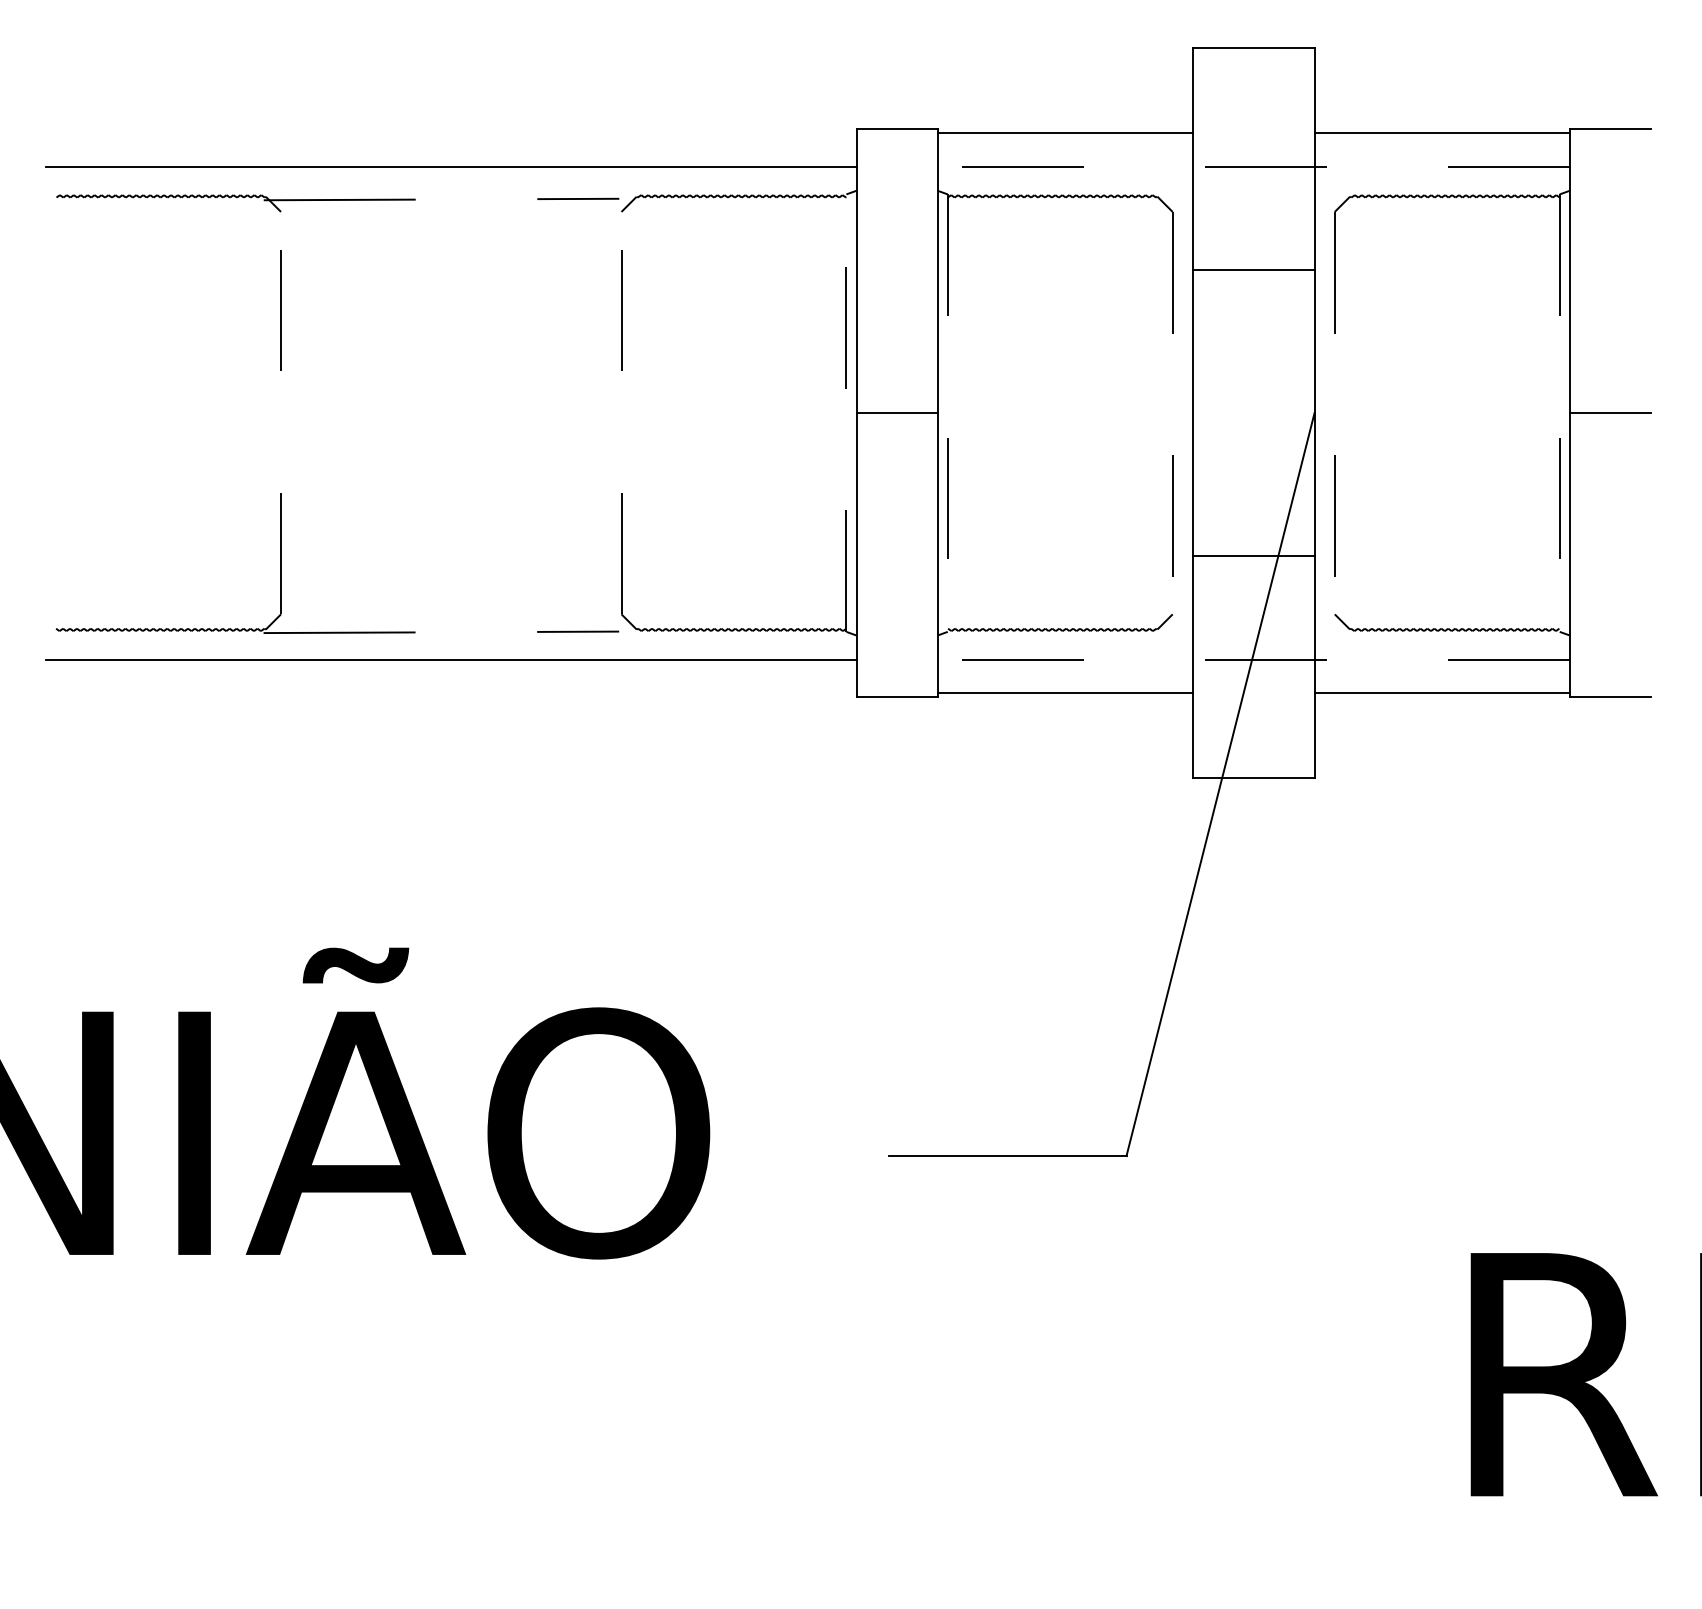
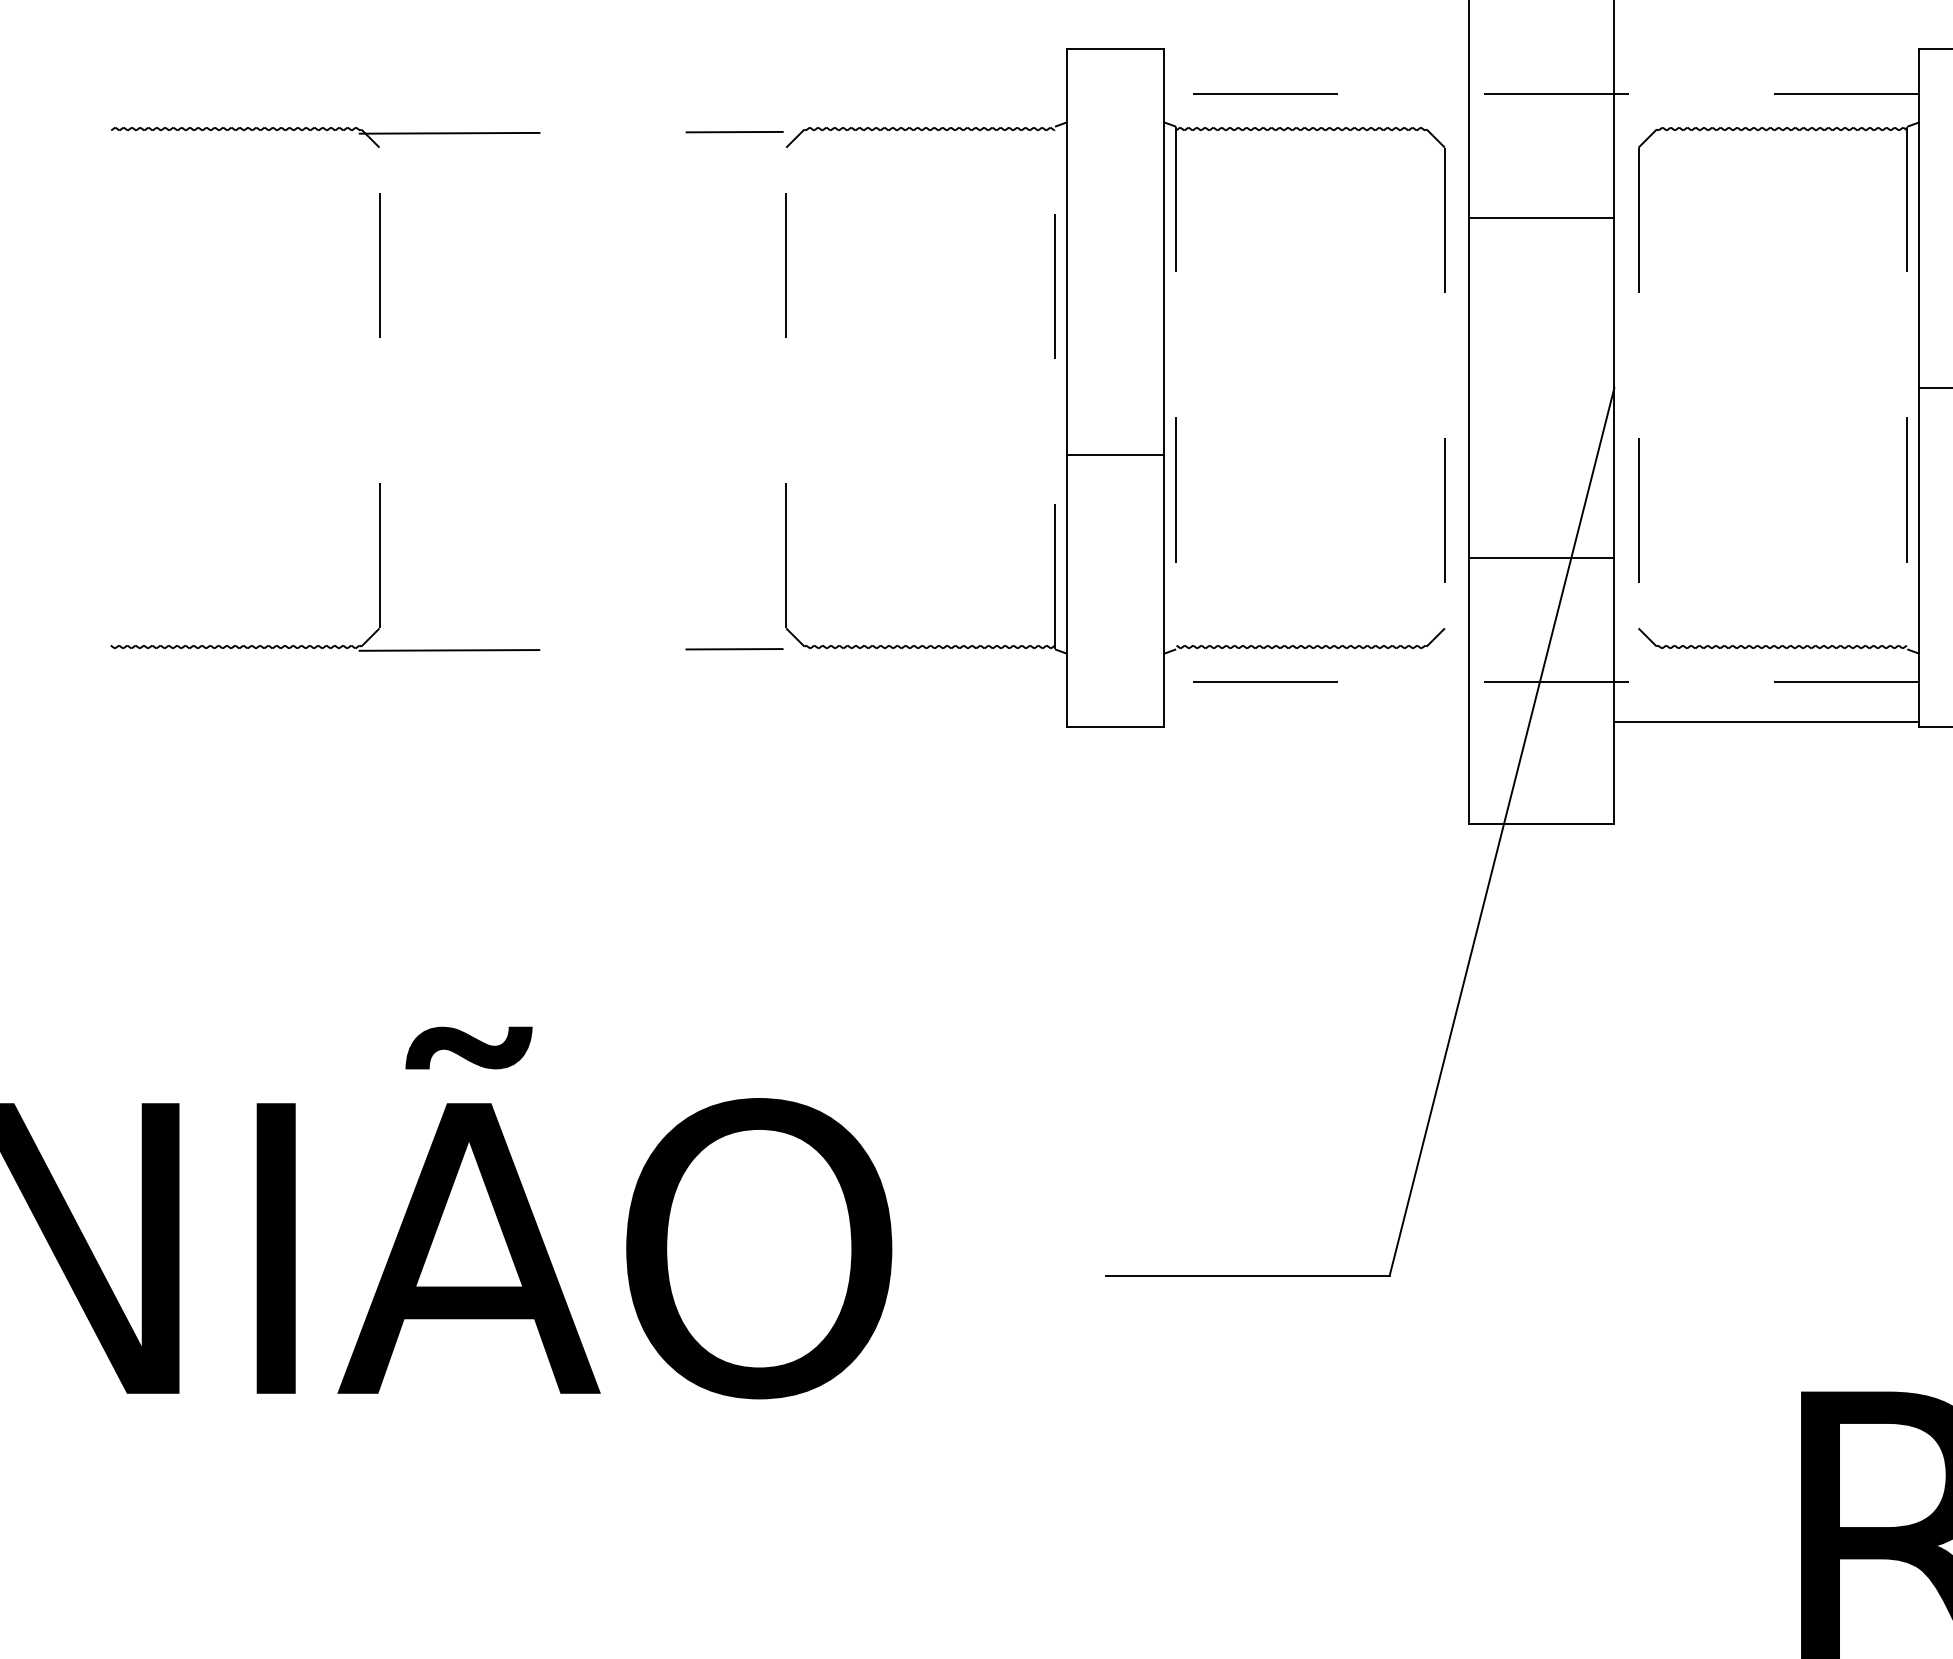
line: (1064, 133) -> (1315, 53), removed
line: (1441, 133) -> (1766, 53), removed
line: (450, 166) -> (582, 93), removed
line: (896, 413) -> (1114, 455), moved
line: (450, 659) -> (582, 682), removed
line: (1064, 692) -> (1315, 721), removed

